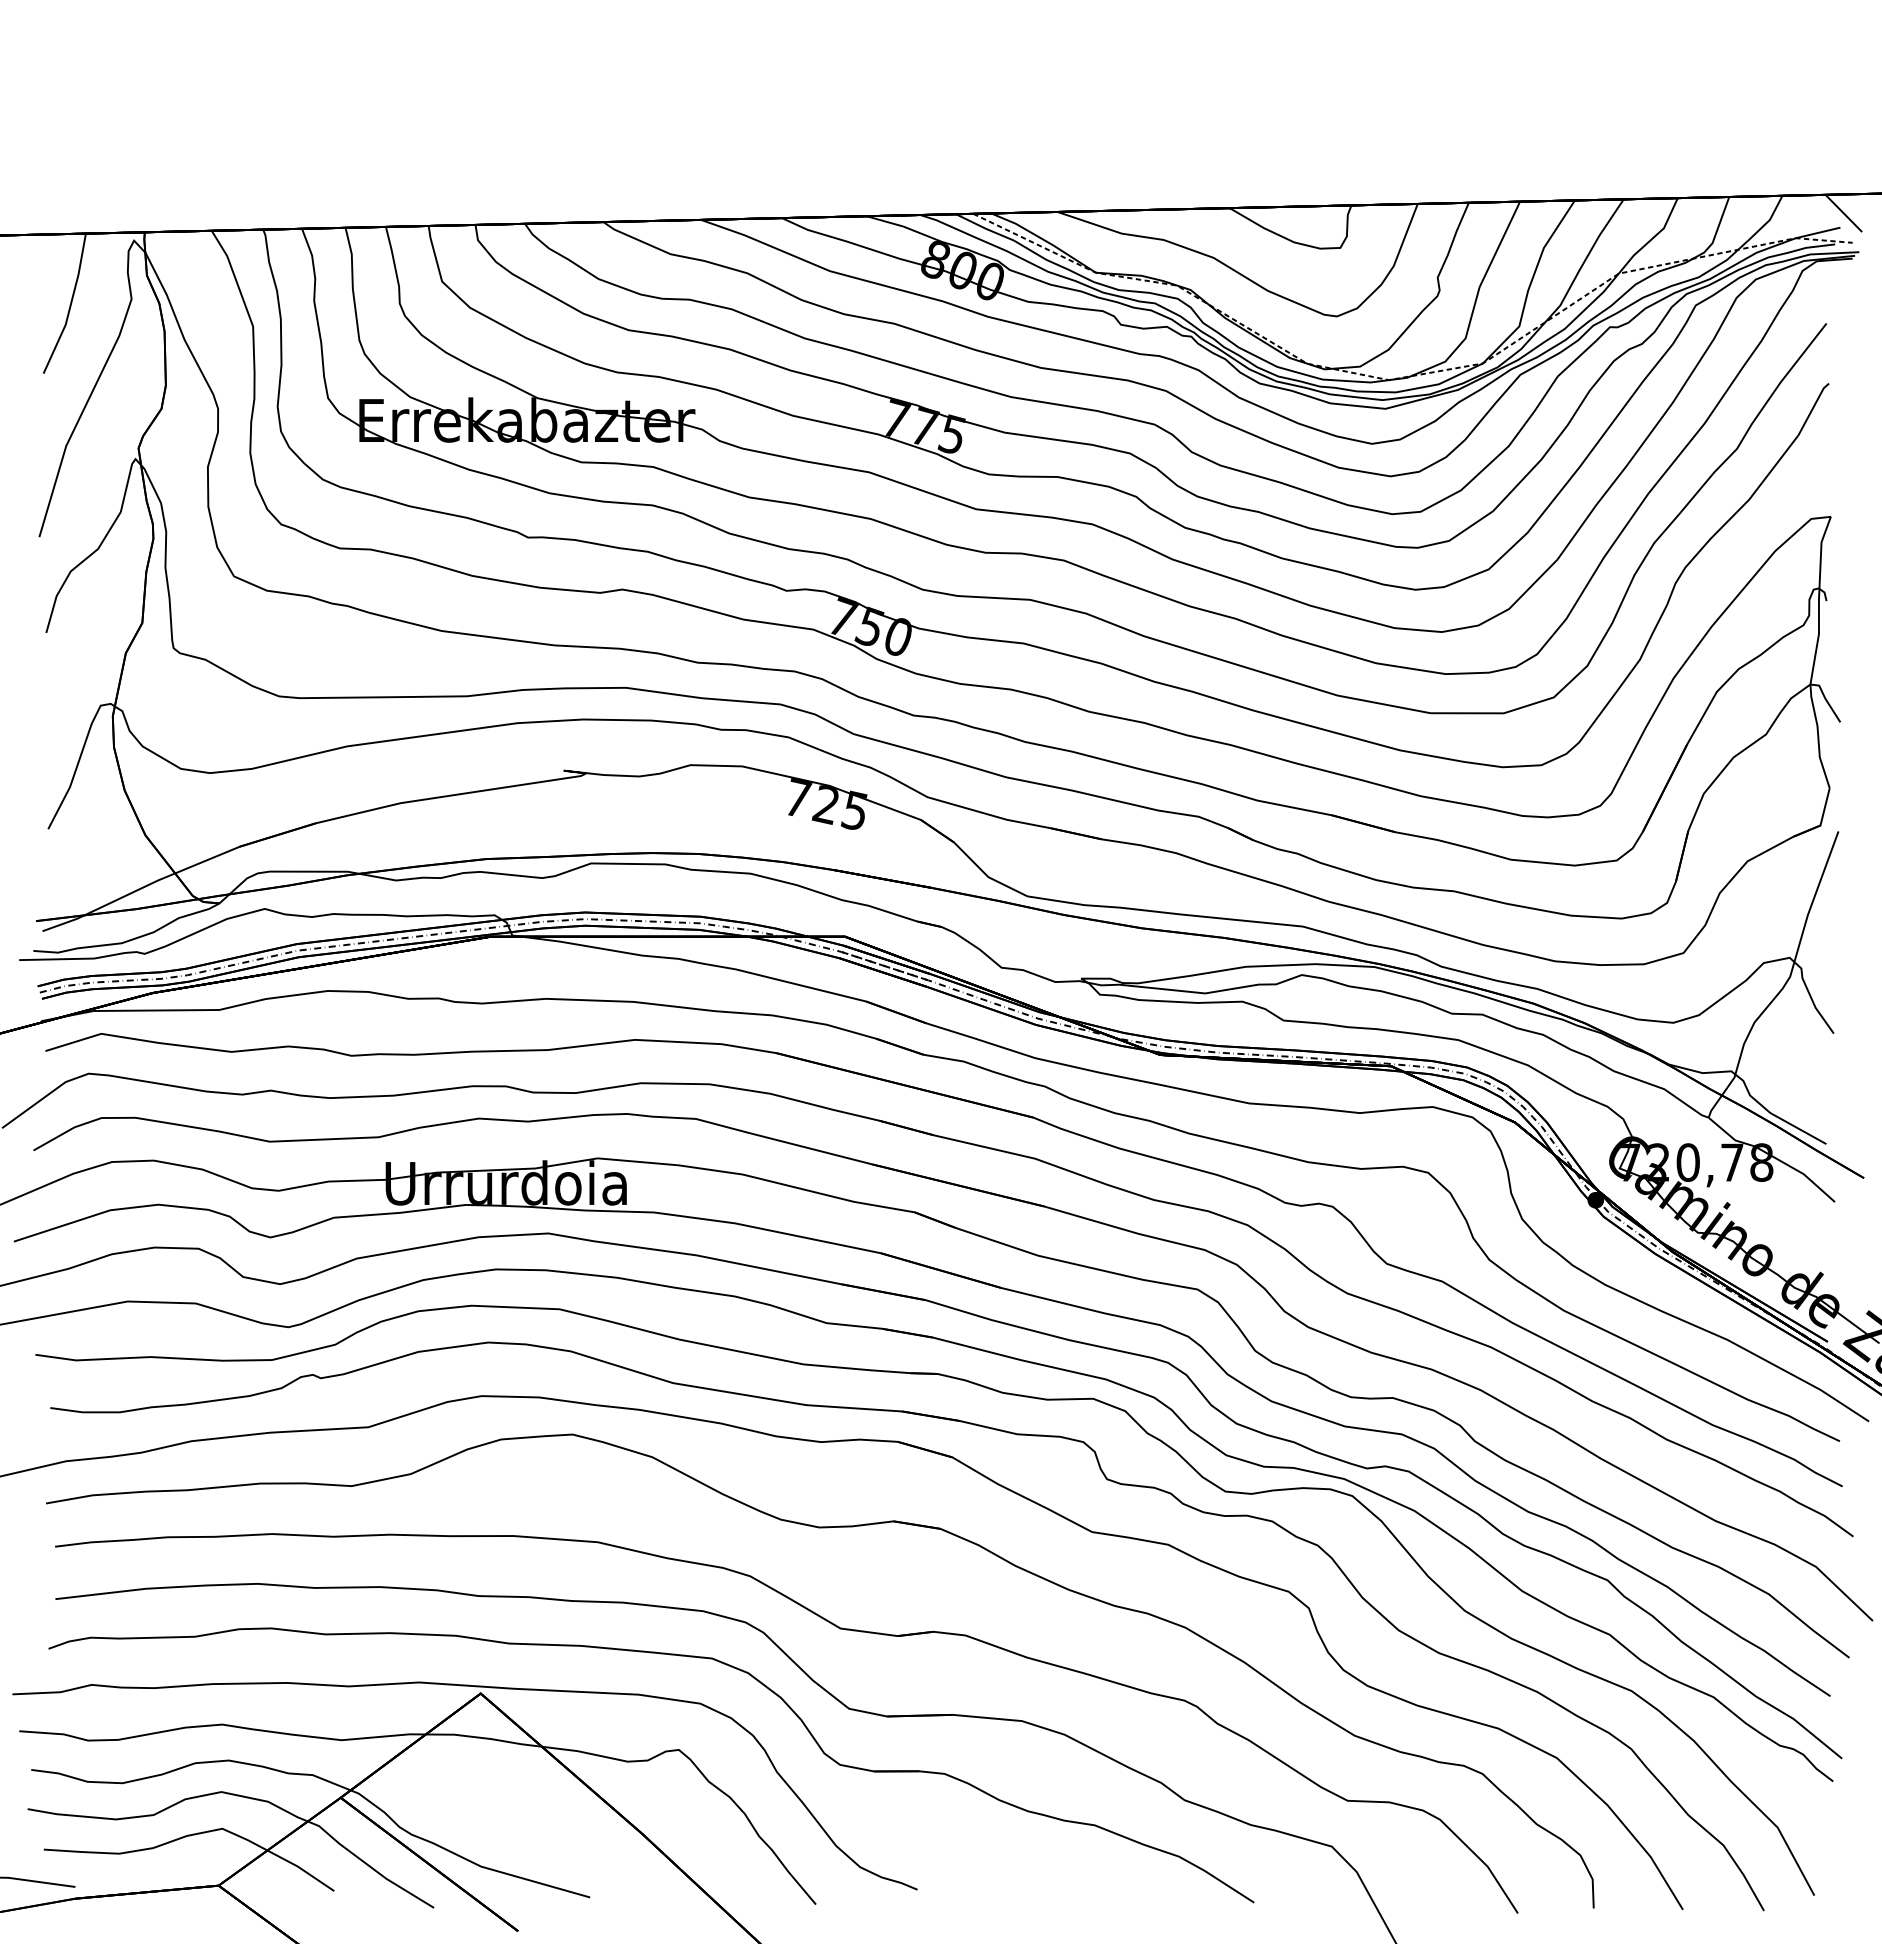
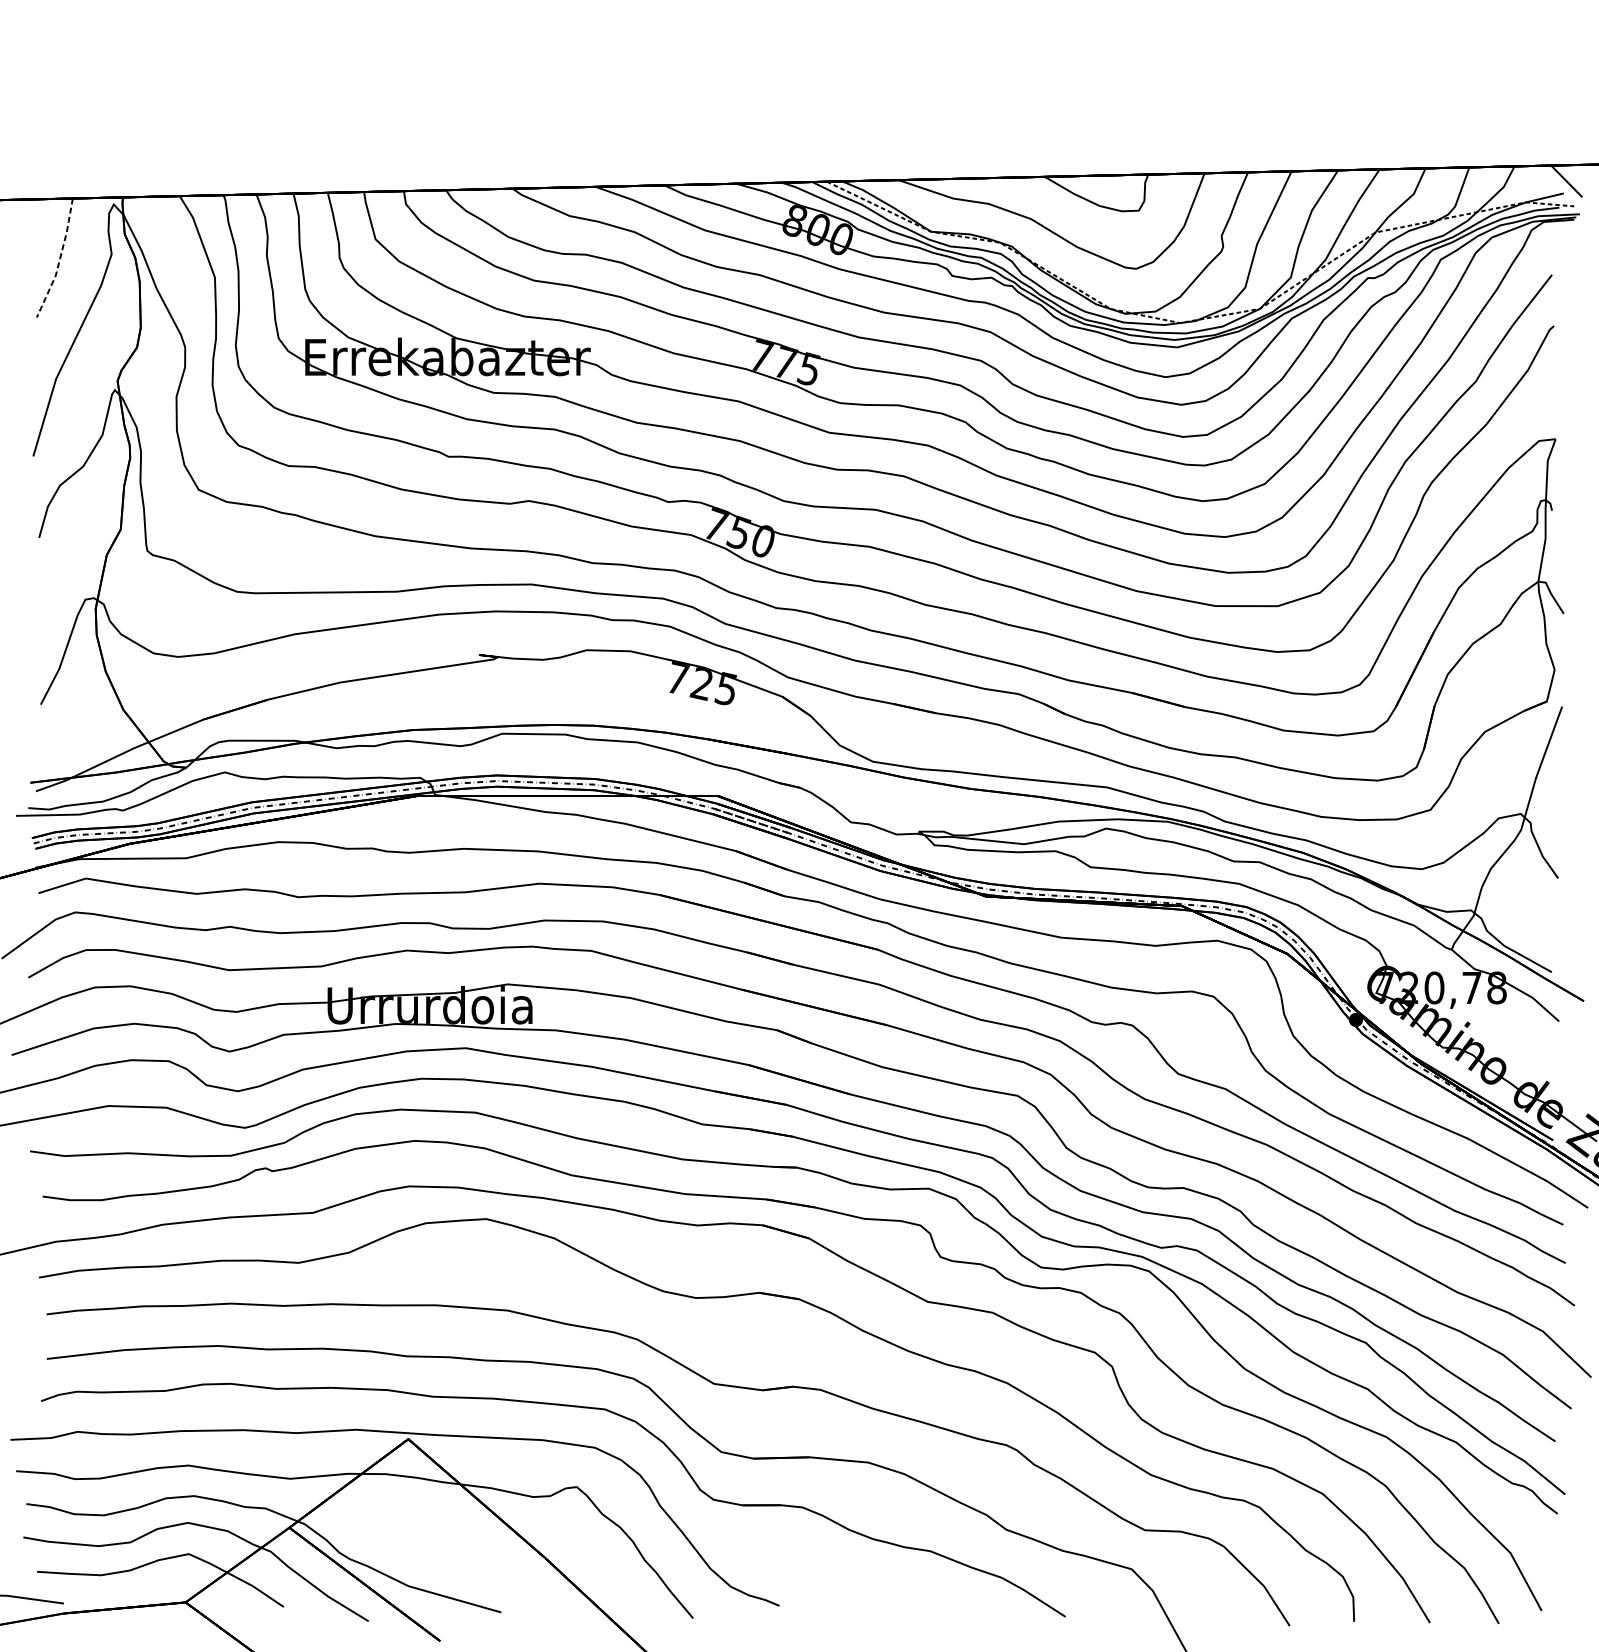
line: (70, 305) -> (59, 259), solid -> dashed

